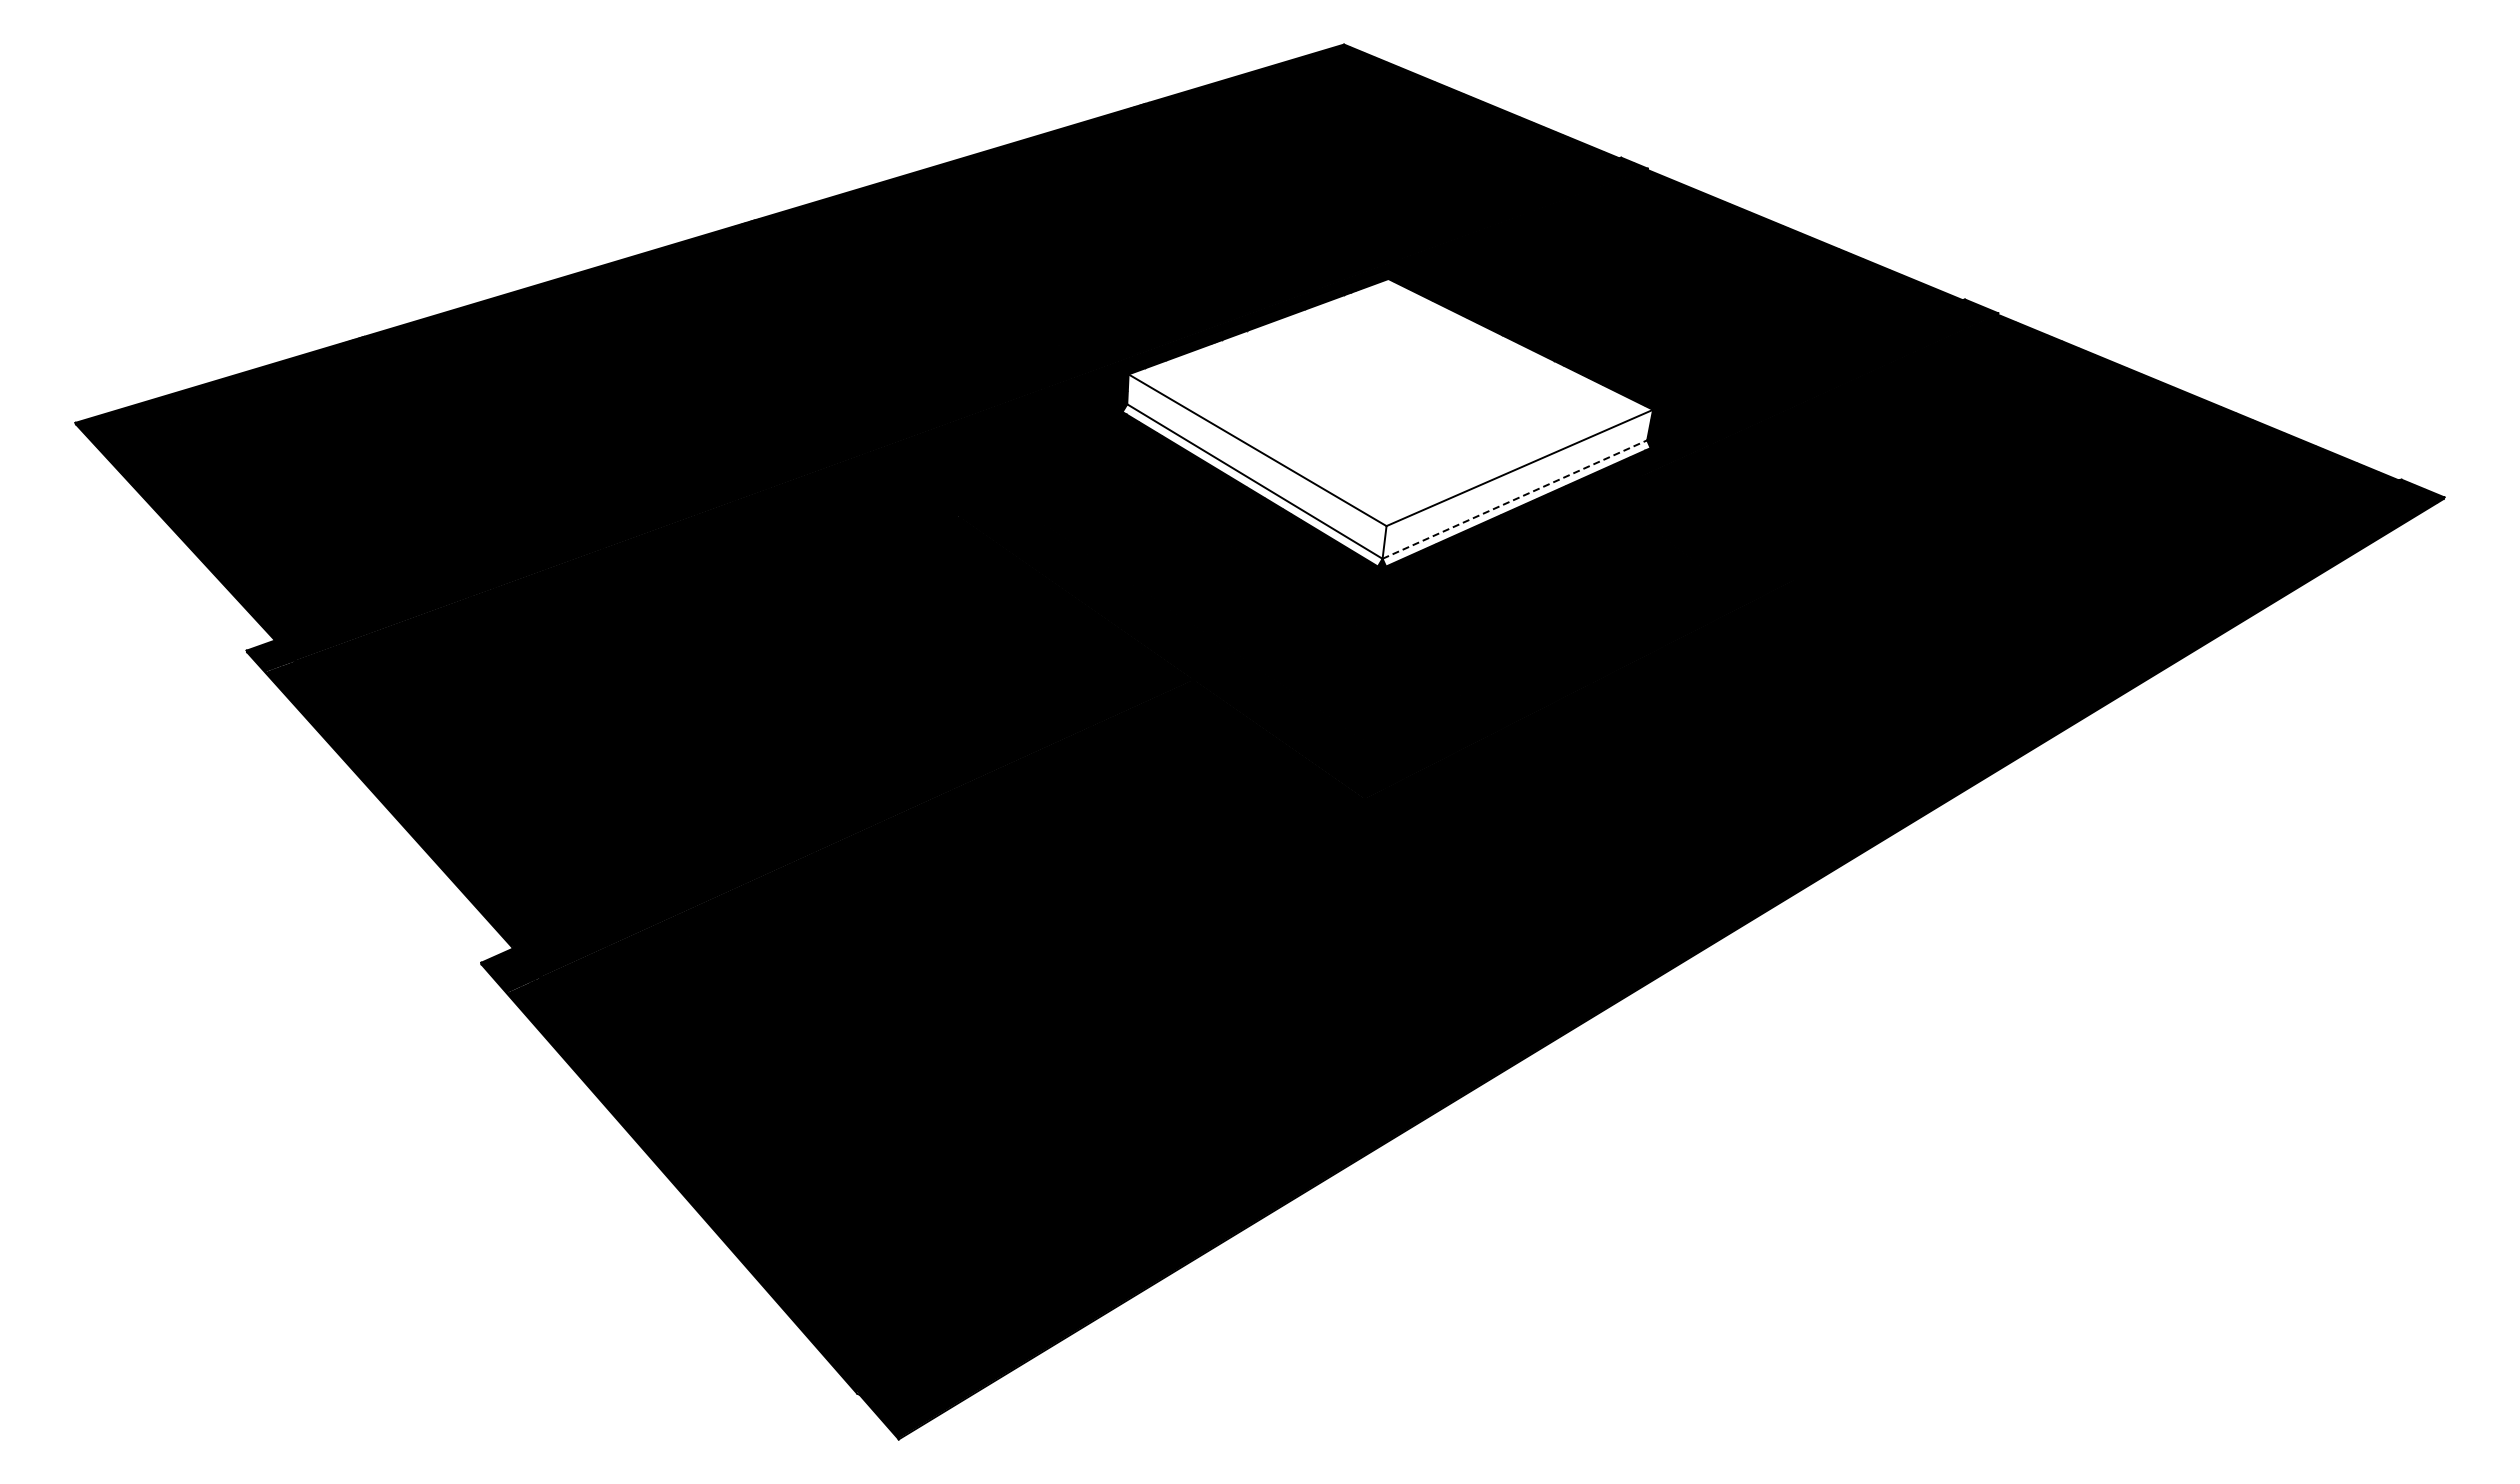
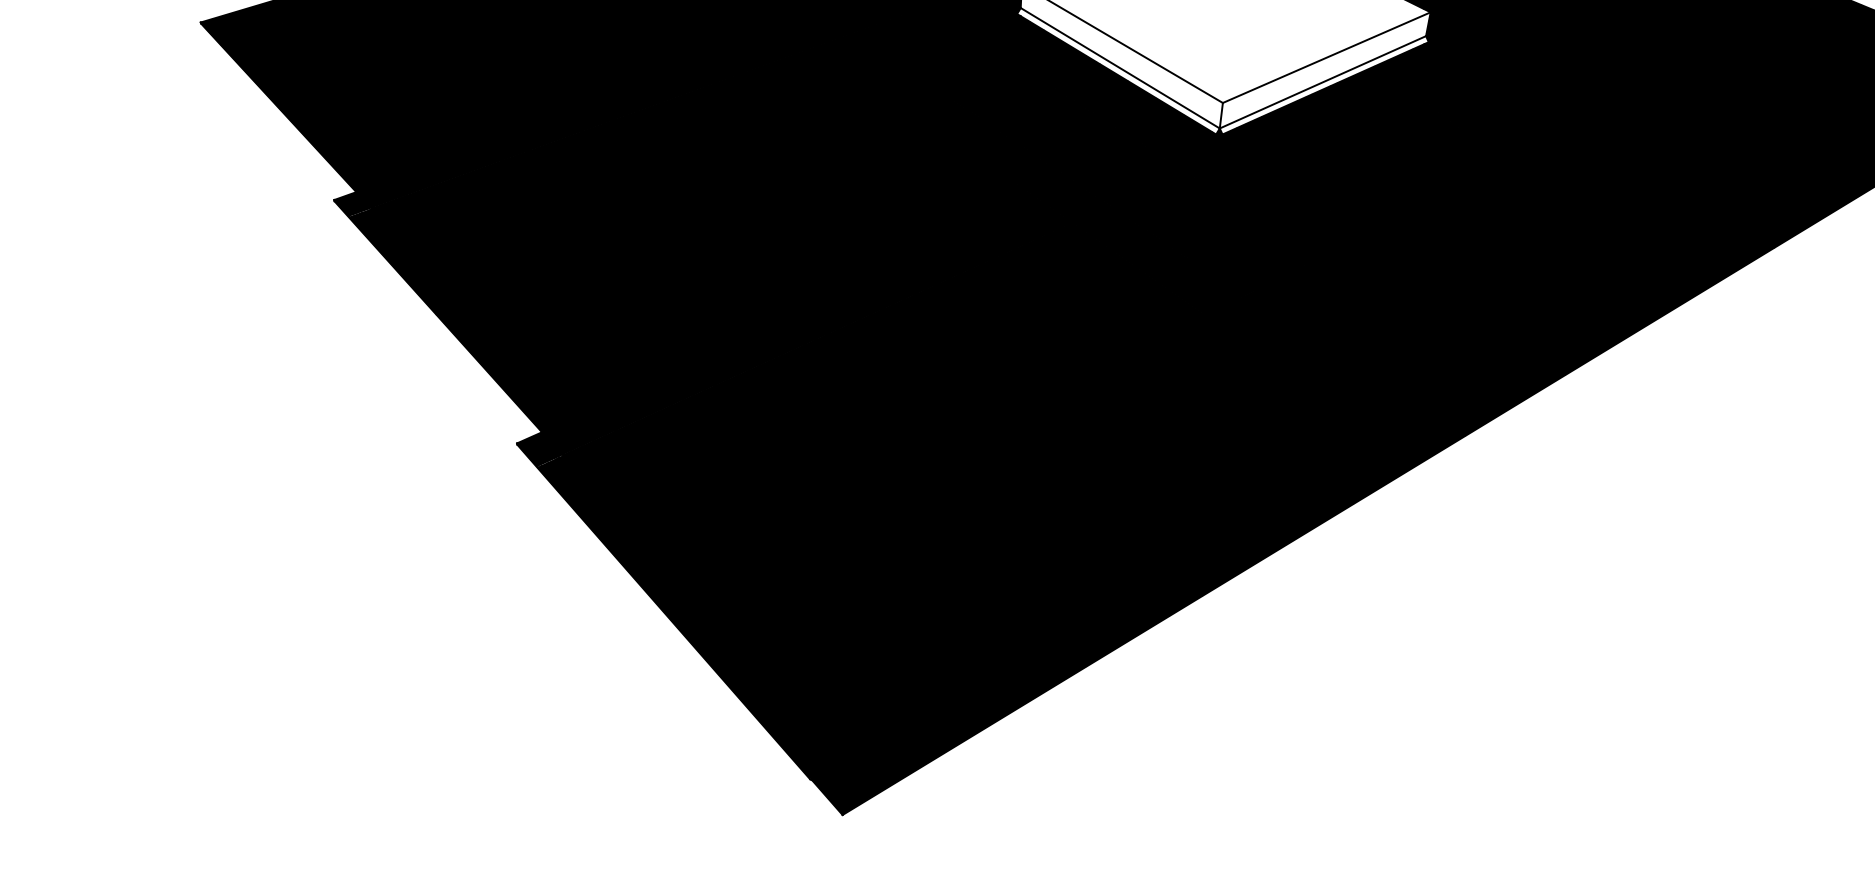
line: (1514, 499) -> (1322, 82), dashed -> solid

